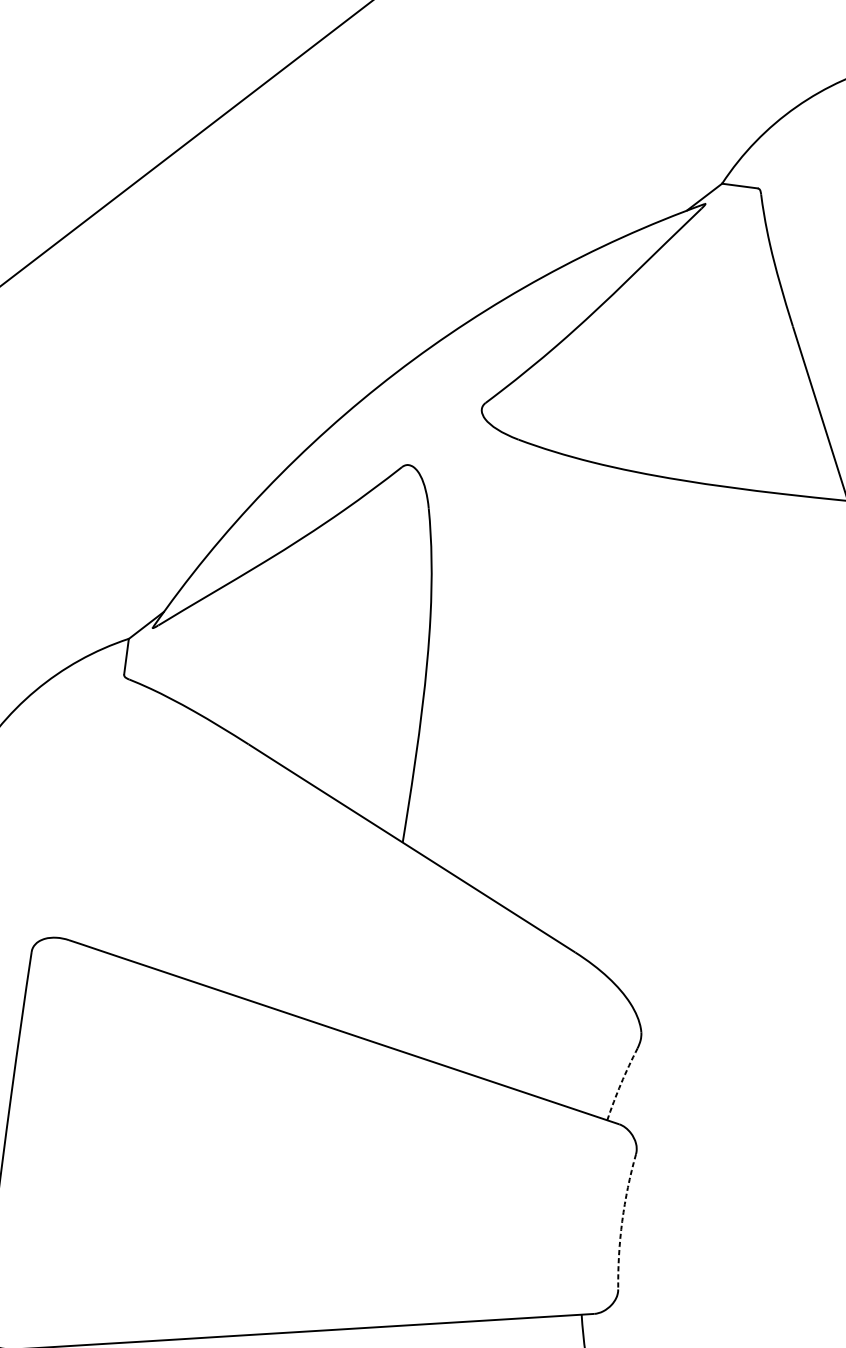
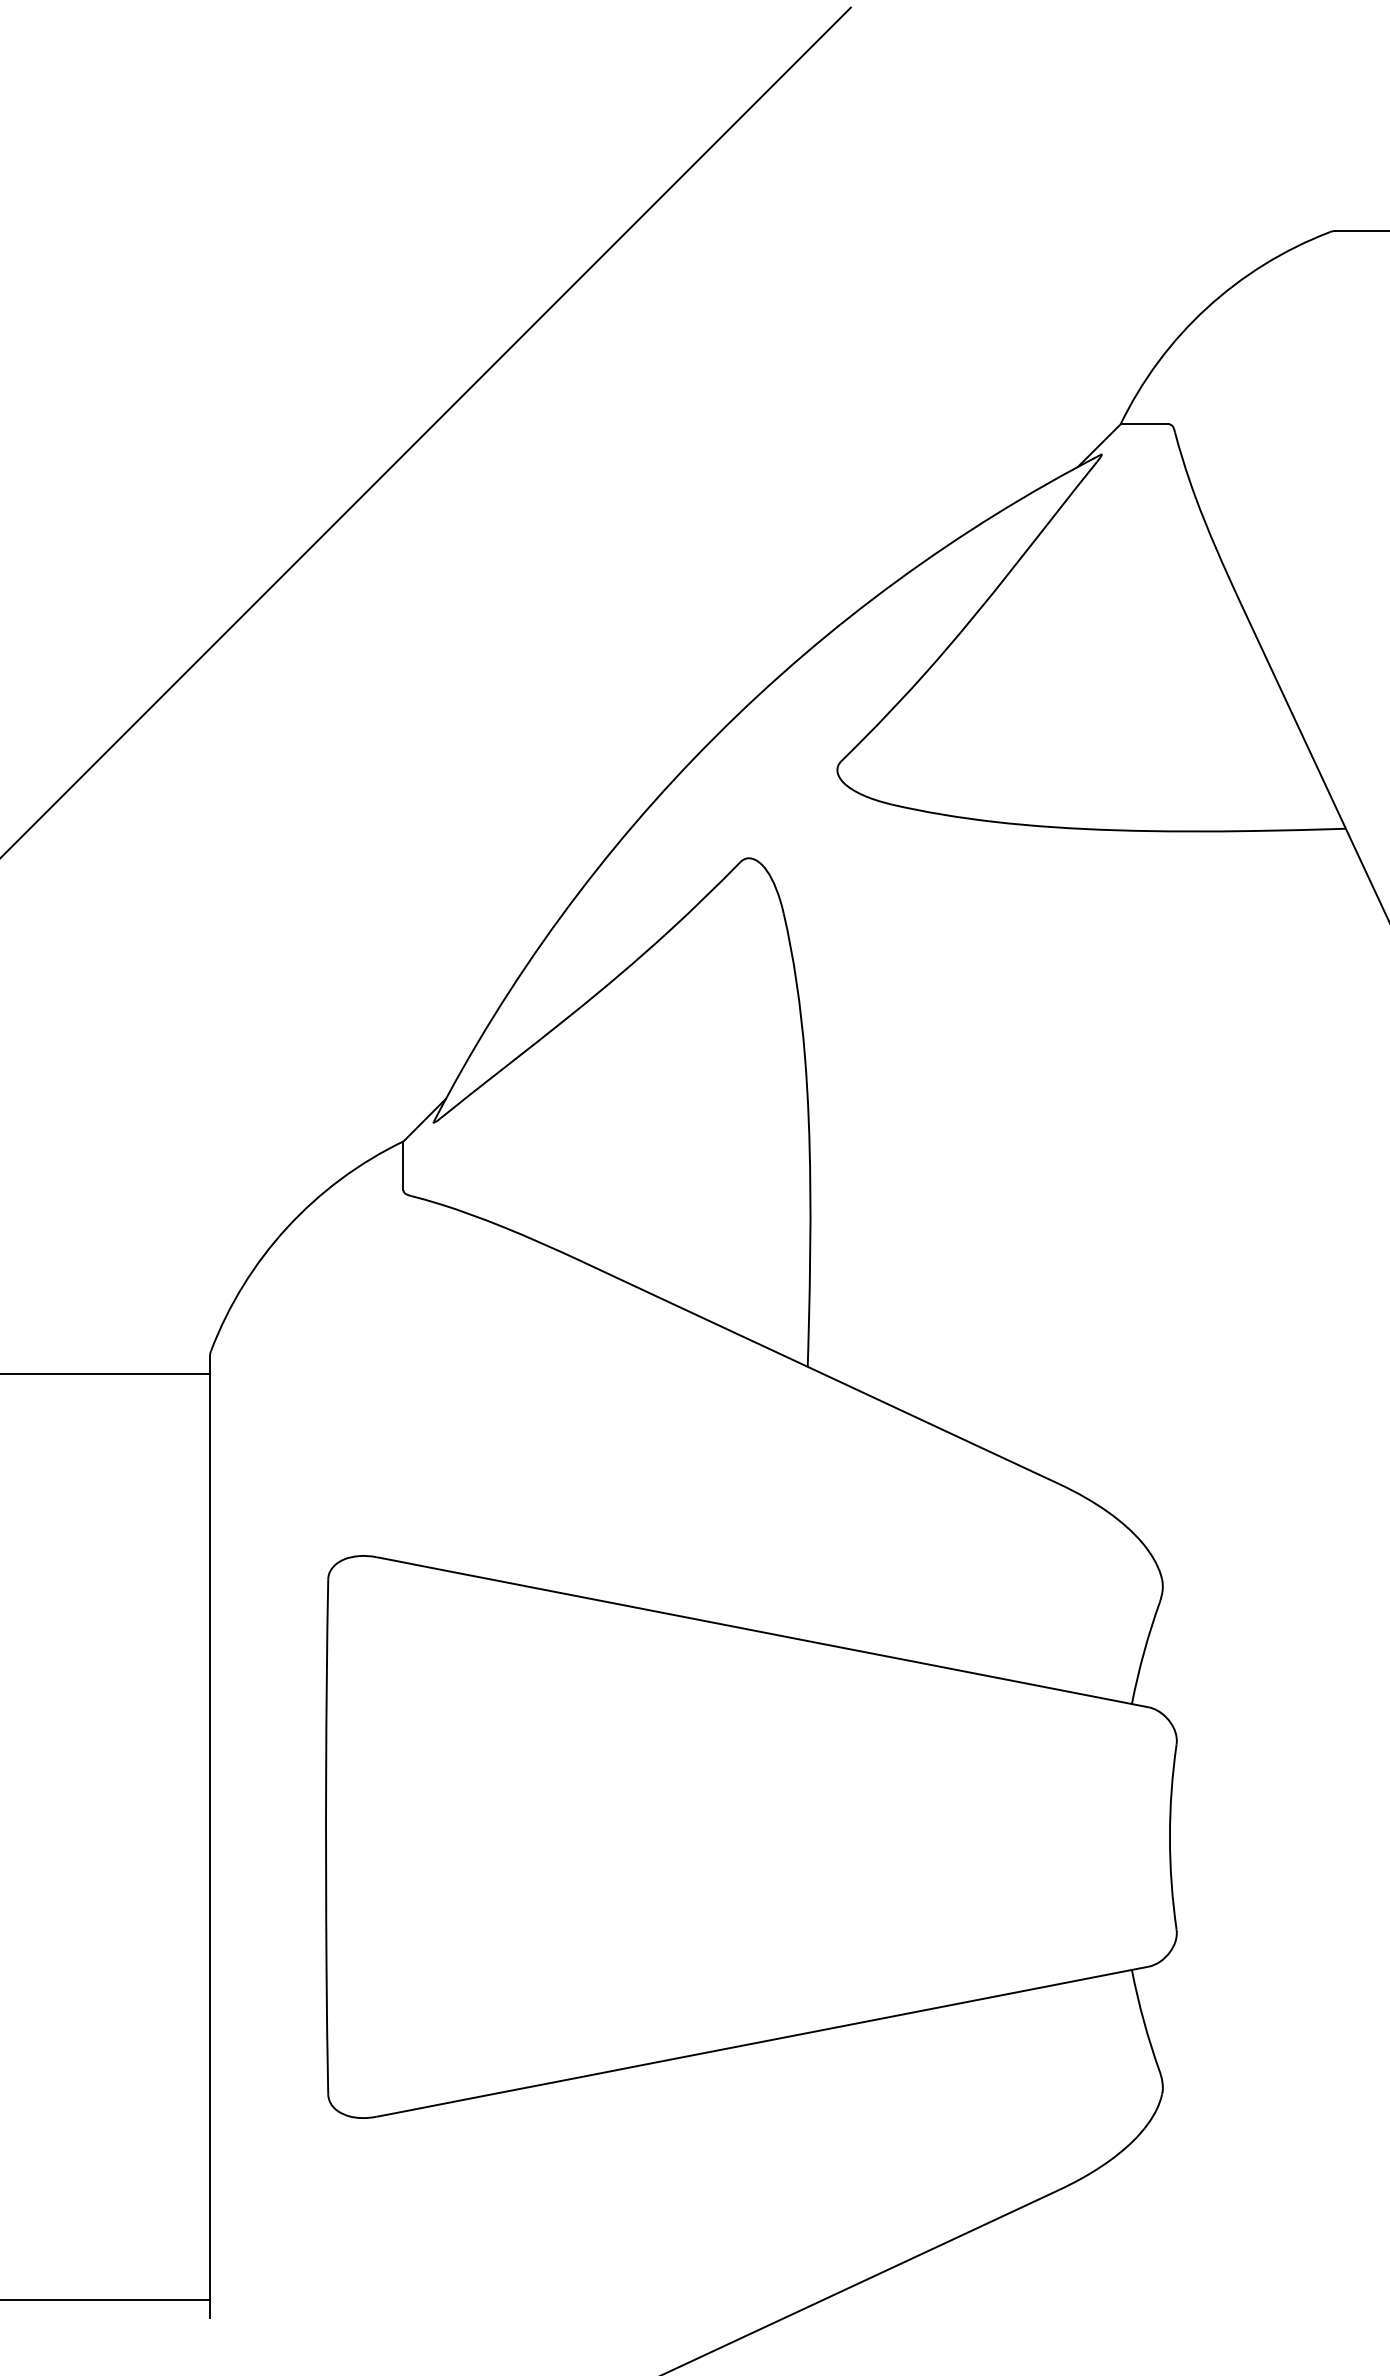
arc: (621, 1083) -> (1144, 1652), dashed -> solid
arc: (621, 1221) -> (1169, 1837), dashed -> solid

